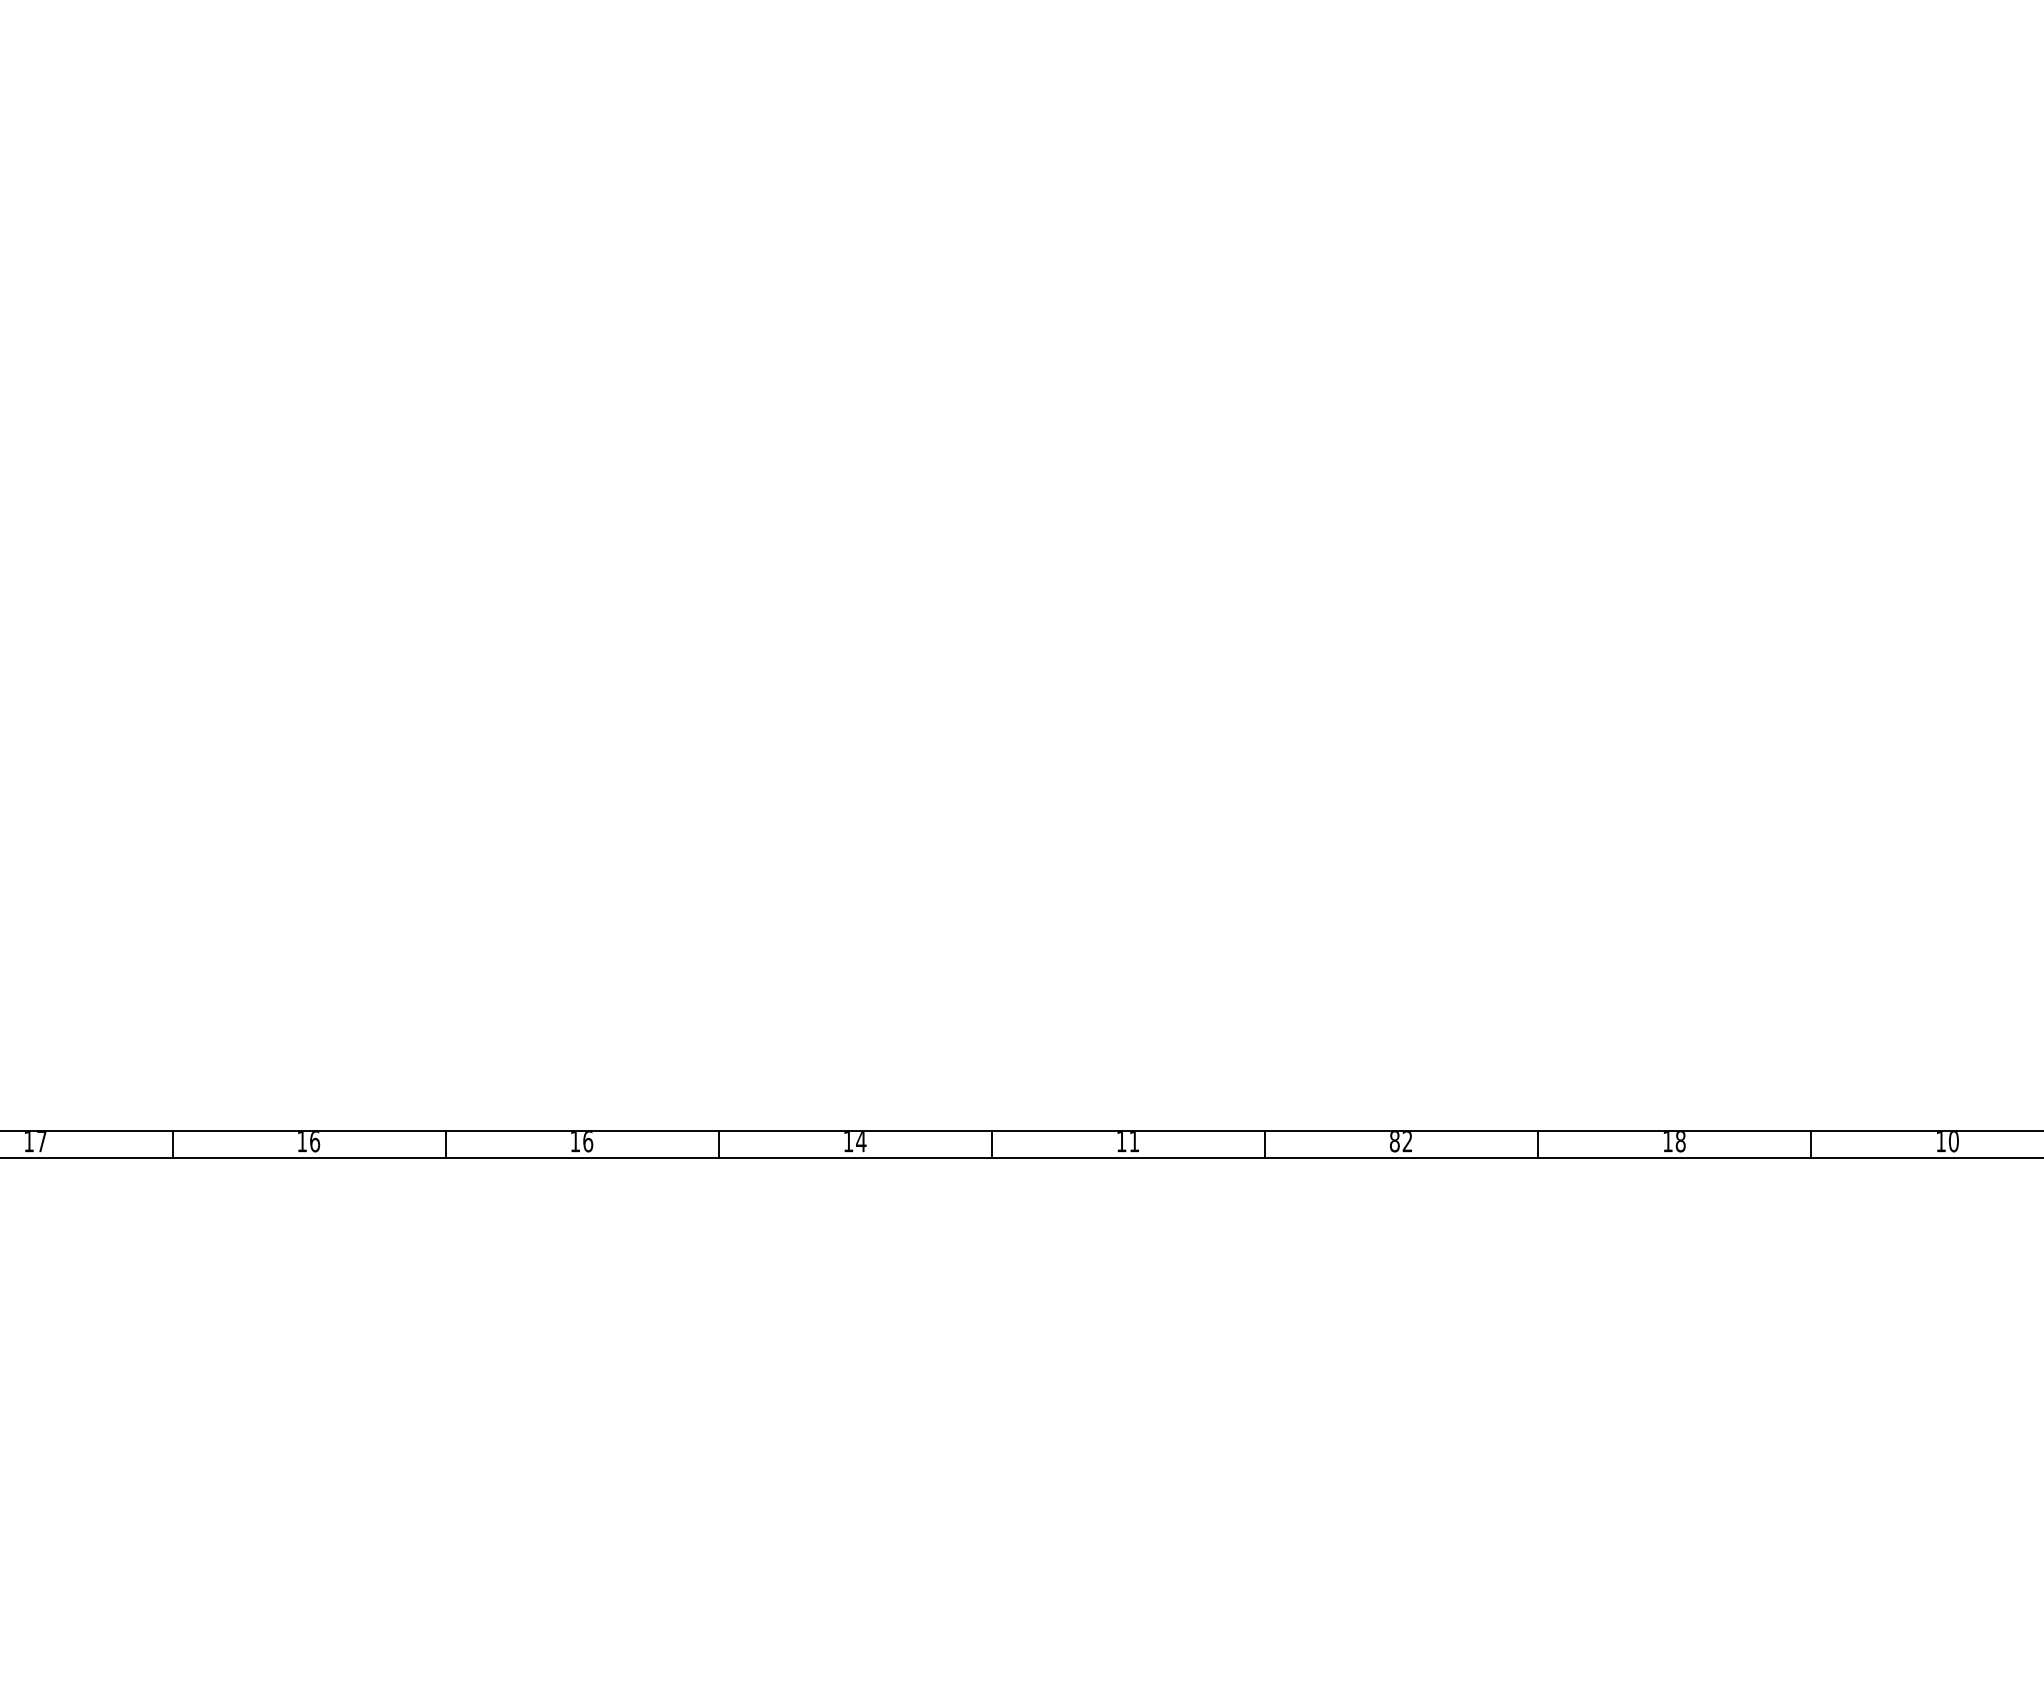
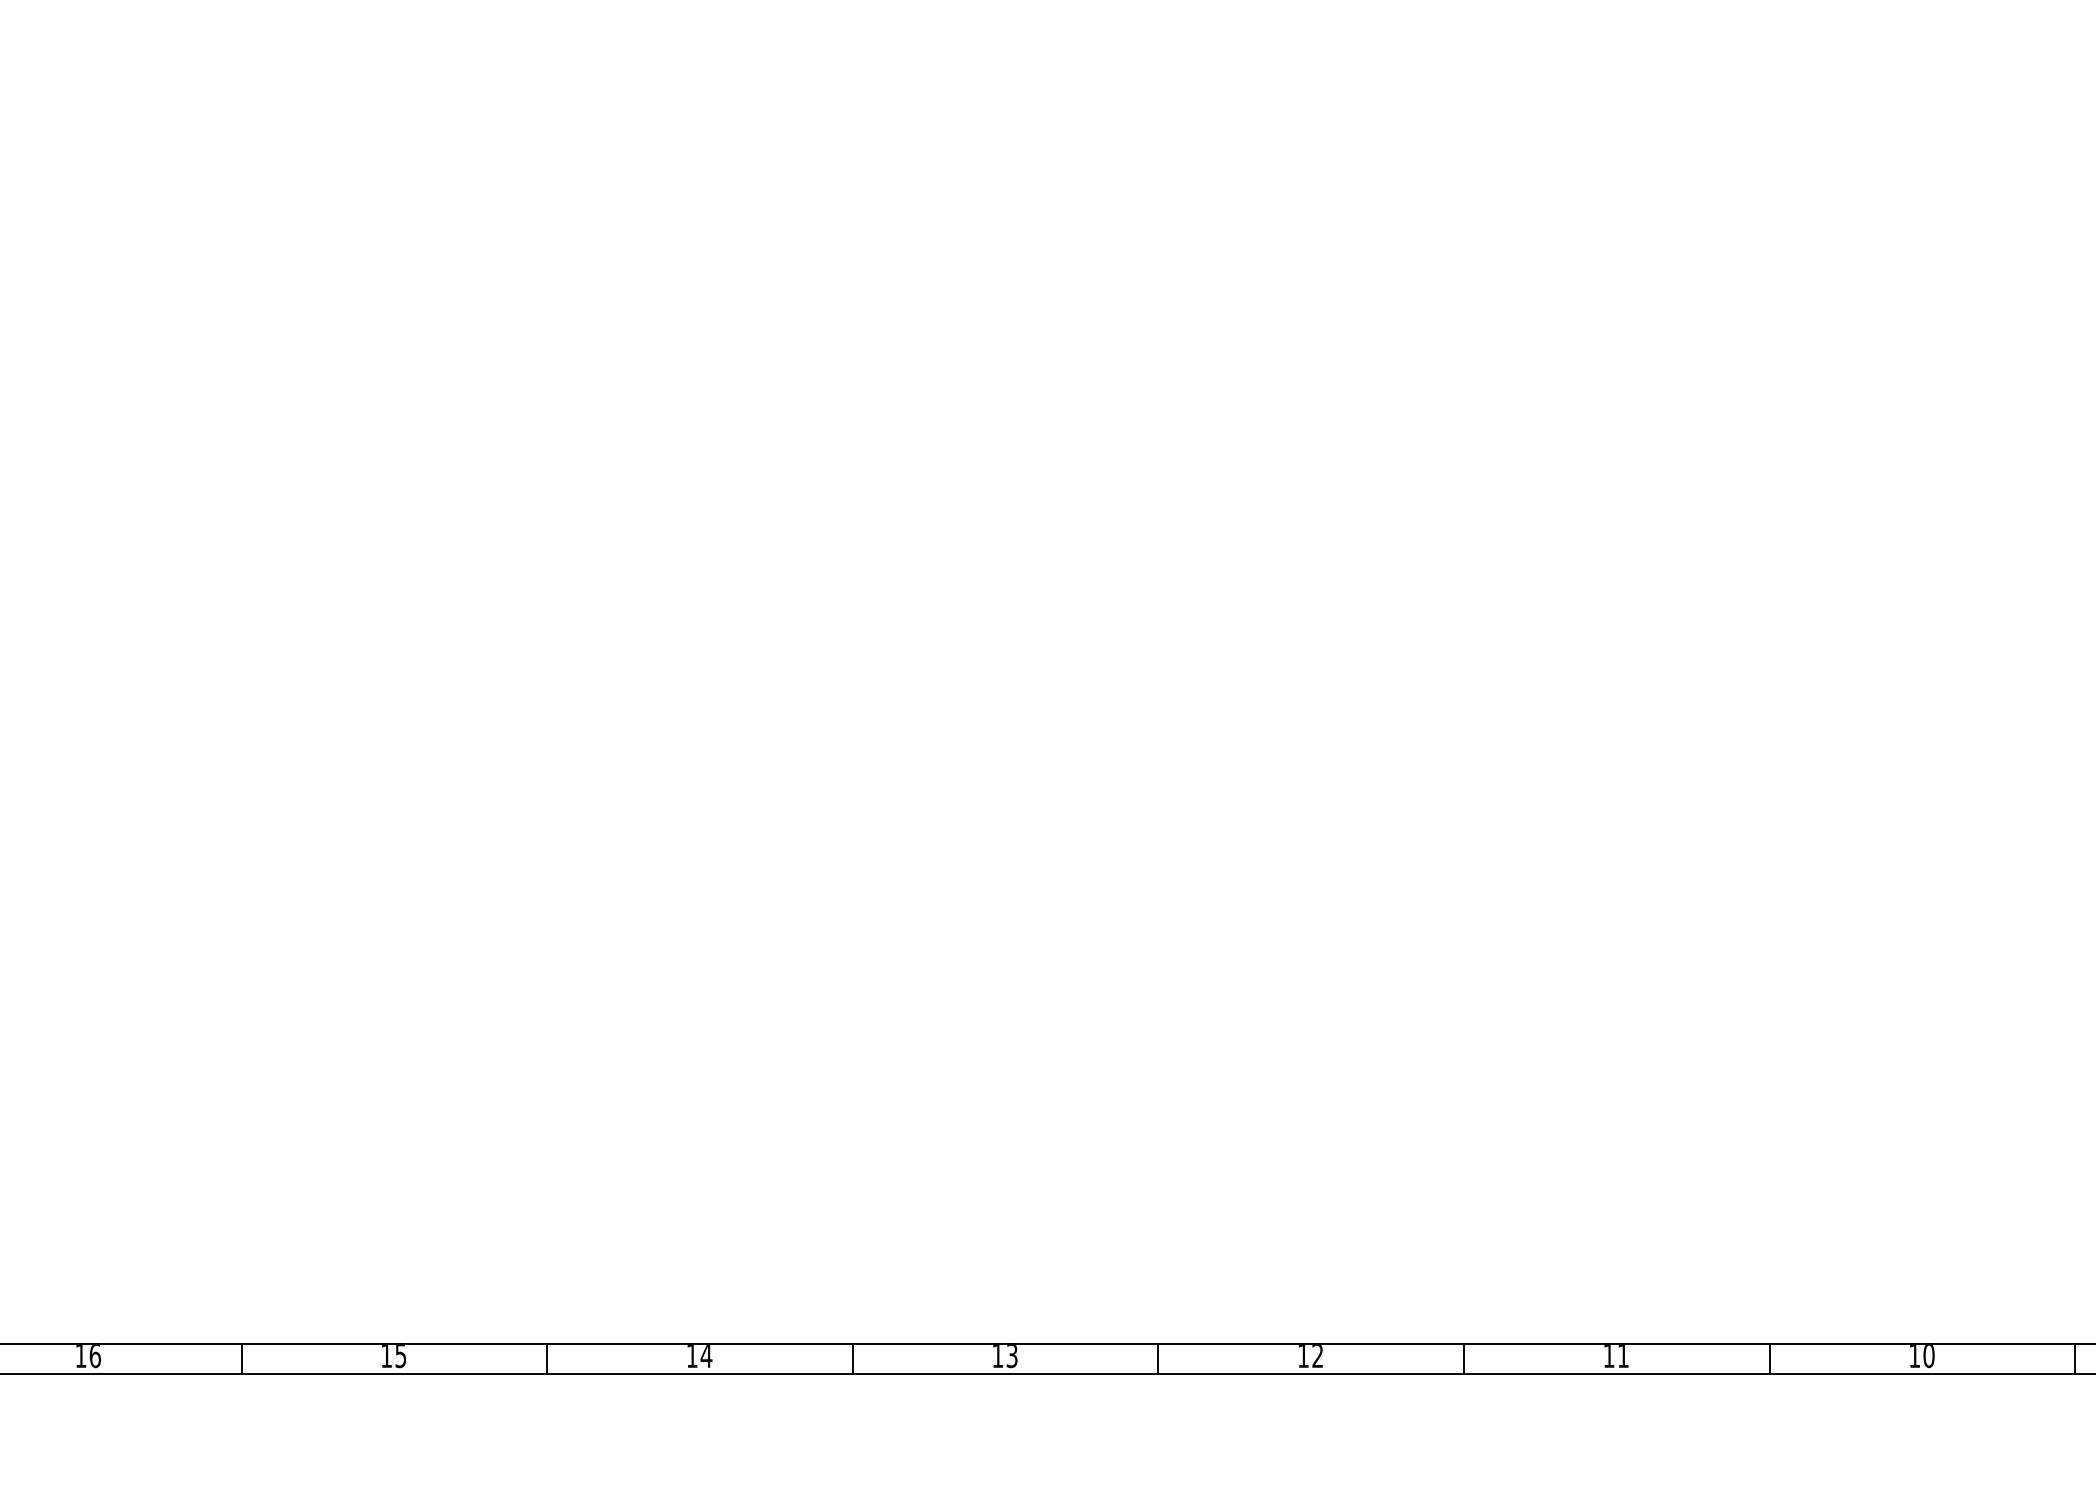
text: (588, 1142) -> (401, 1356), 16 -> 15
text: (1134, 1142) -> (1012, 1356), 11 -> 13
text: (1394, 1142) -> (1303, 1356), 82 -> 12
text: (1680, 1142) -> (1623, 1356), 18 -> 11

